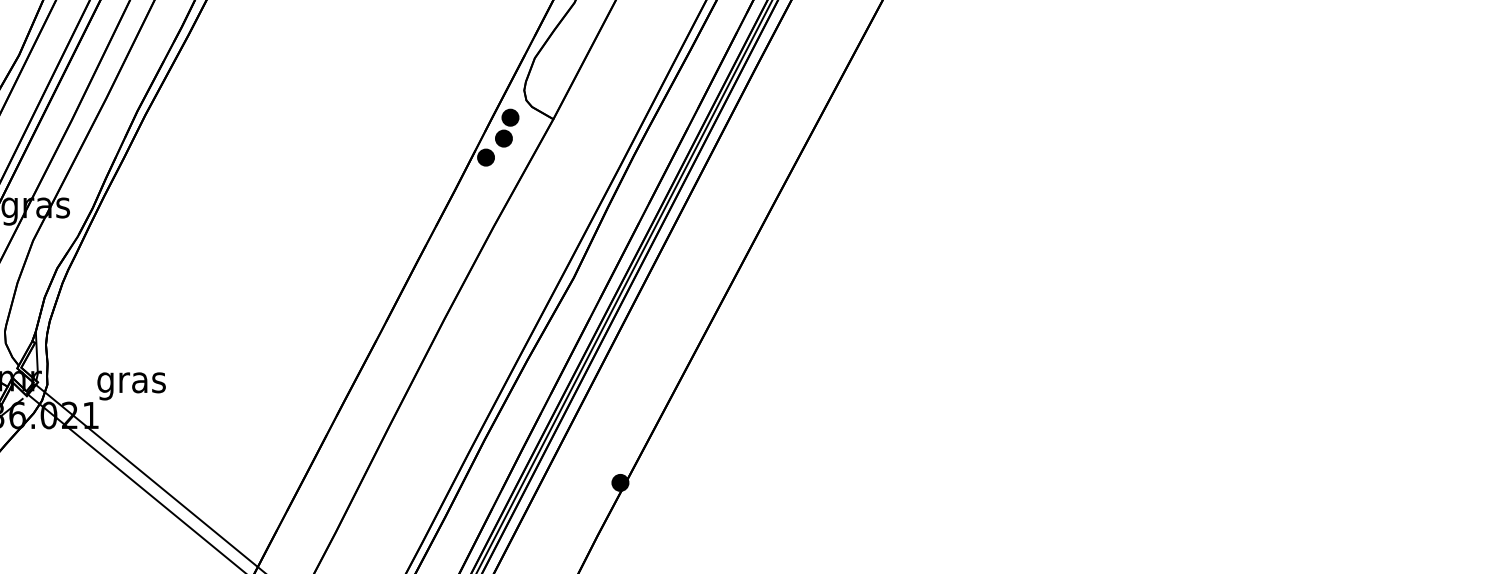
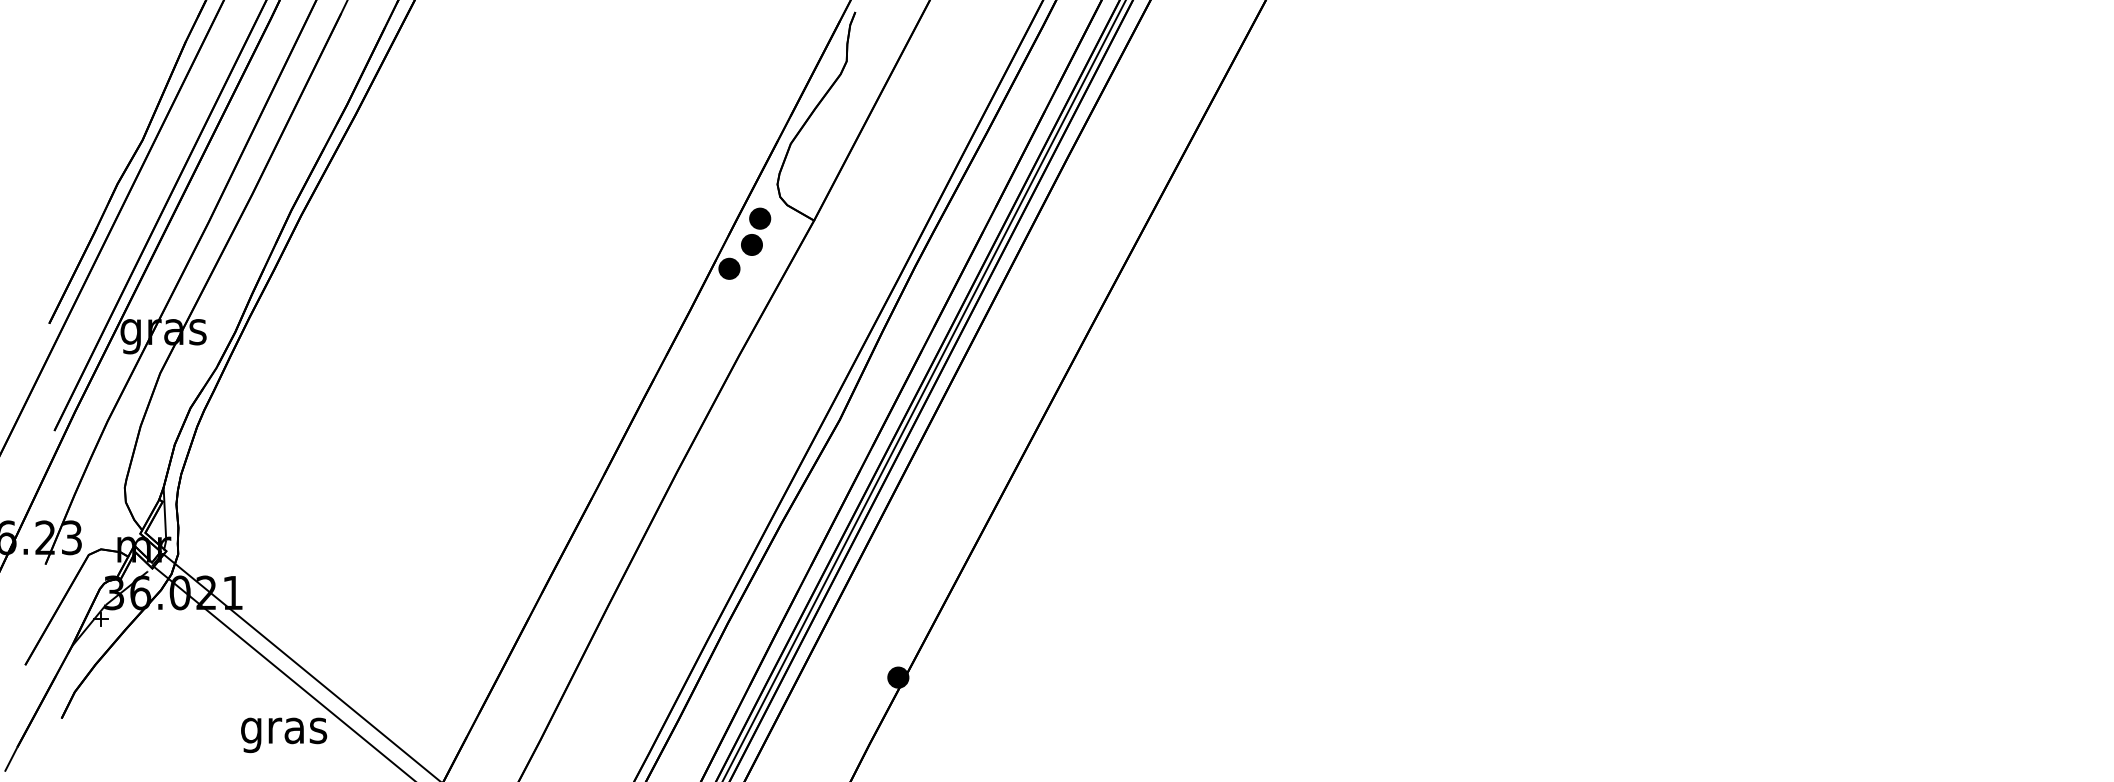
text: (131, 386) -> (284, 735), moved

